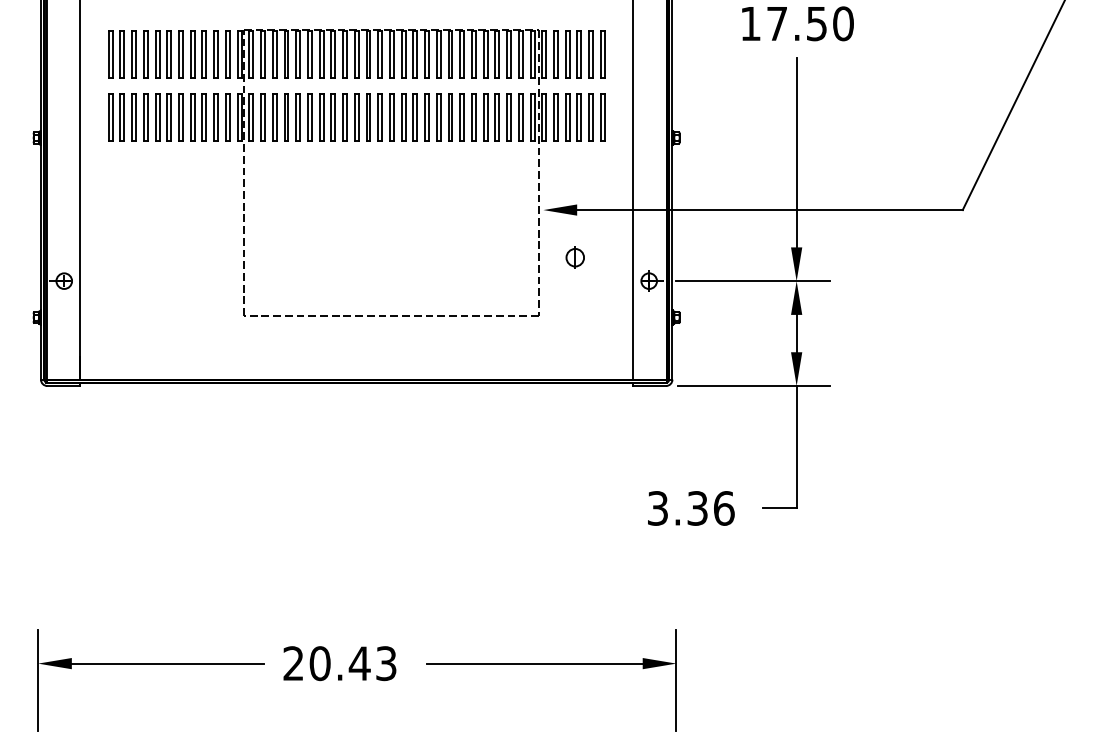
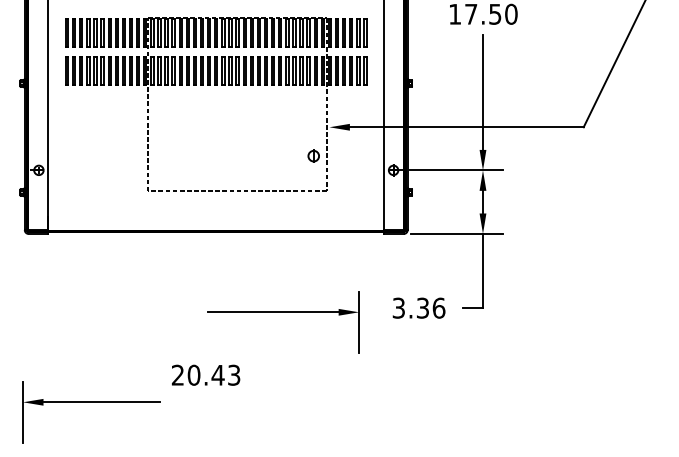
part: (574, 256) -> (313, 155), moved
text: (340, 662) -> (206, 374), moved
part: (551, 663) -> (283, 312), moved

